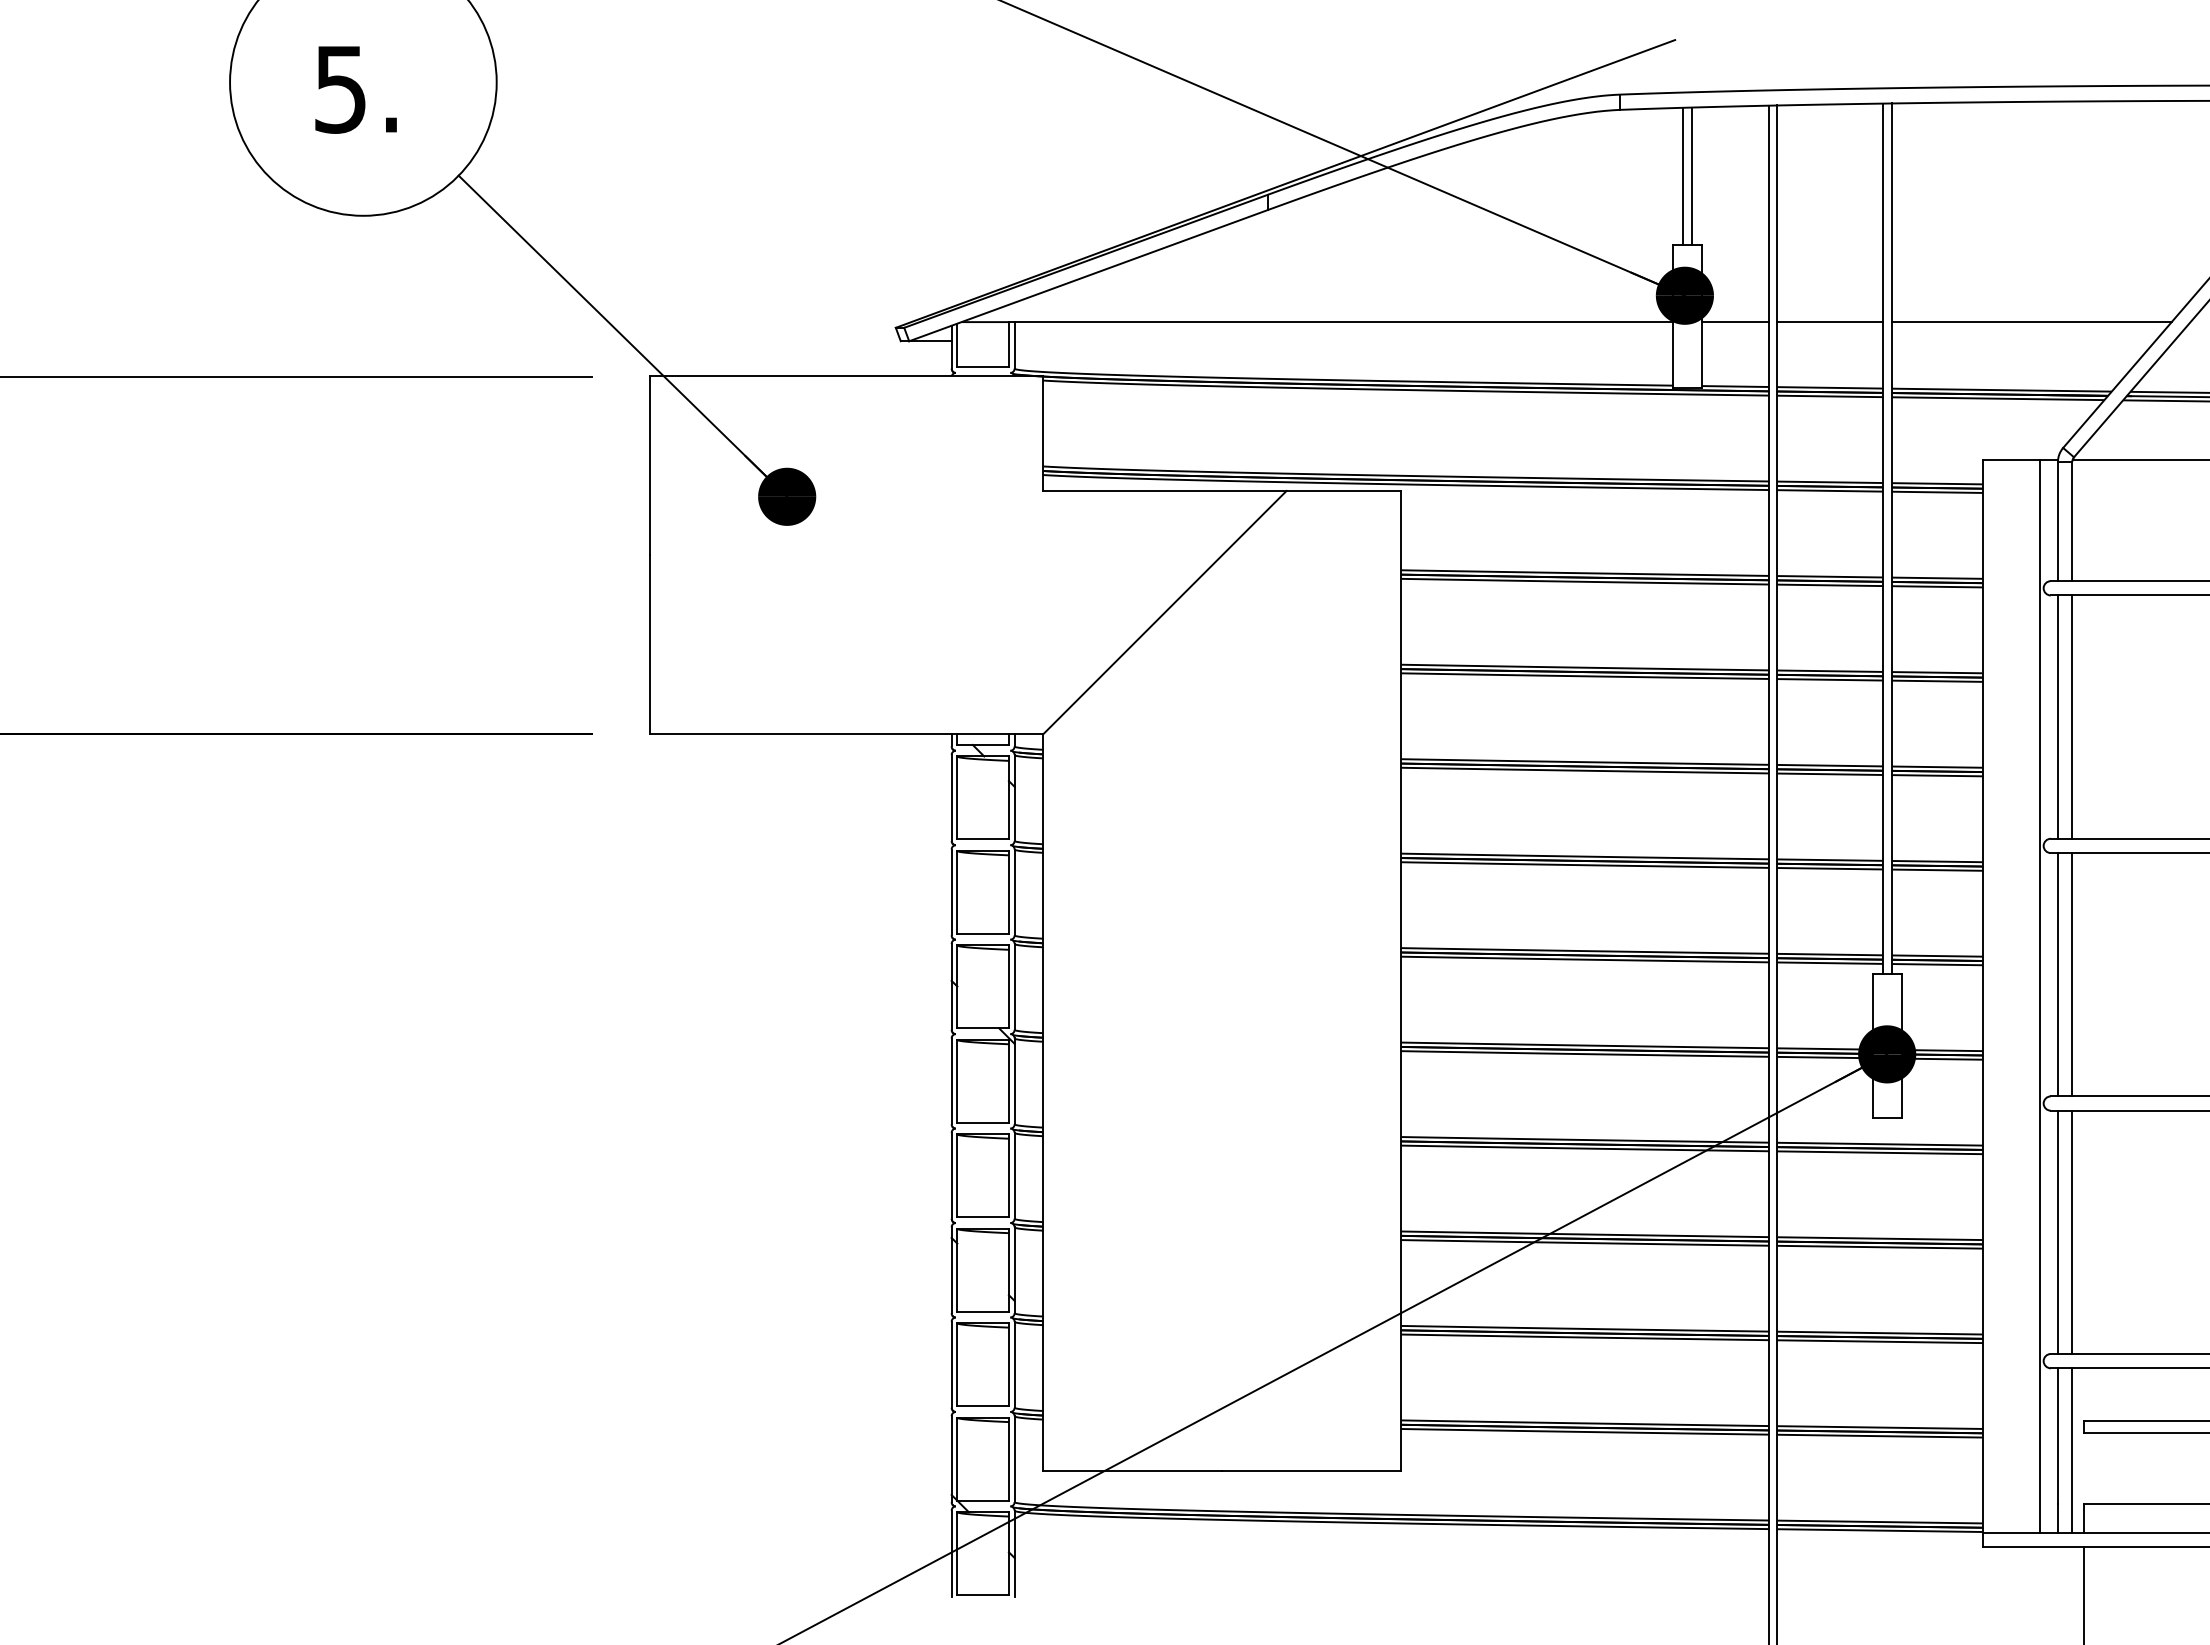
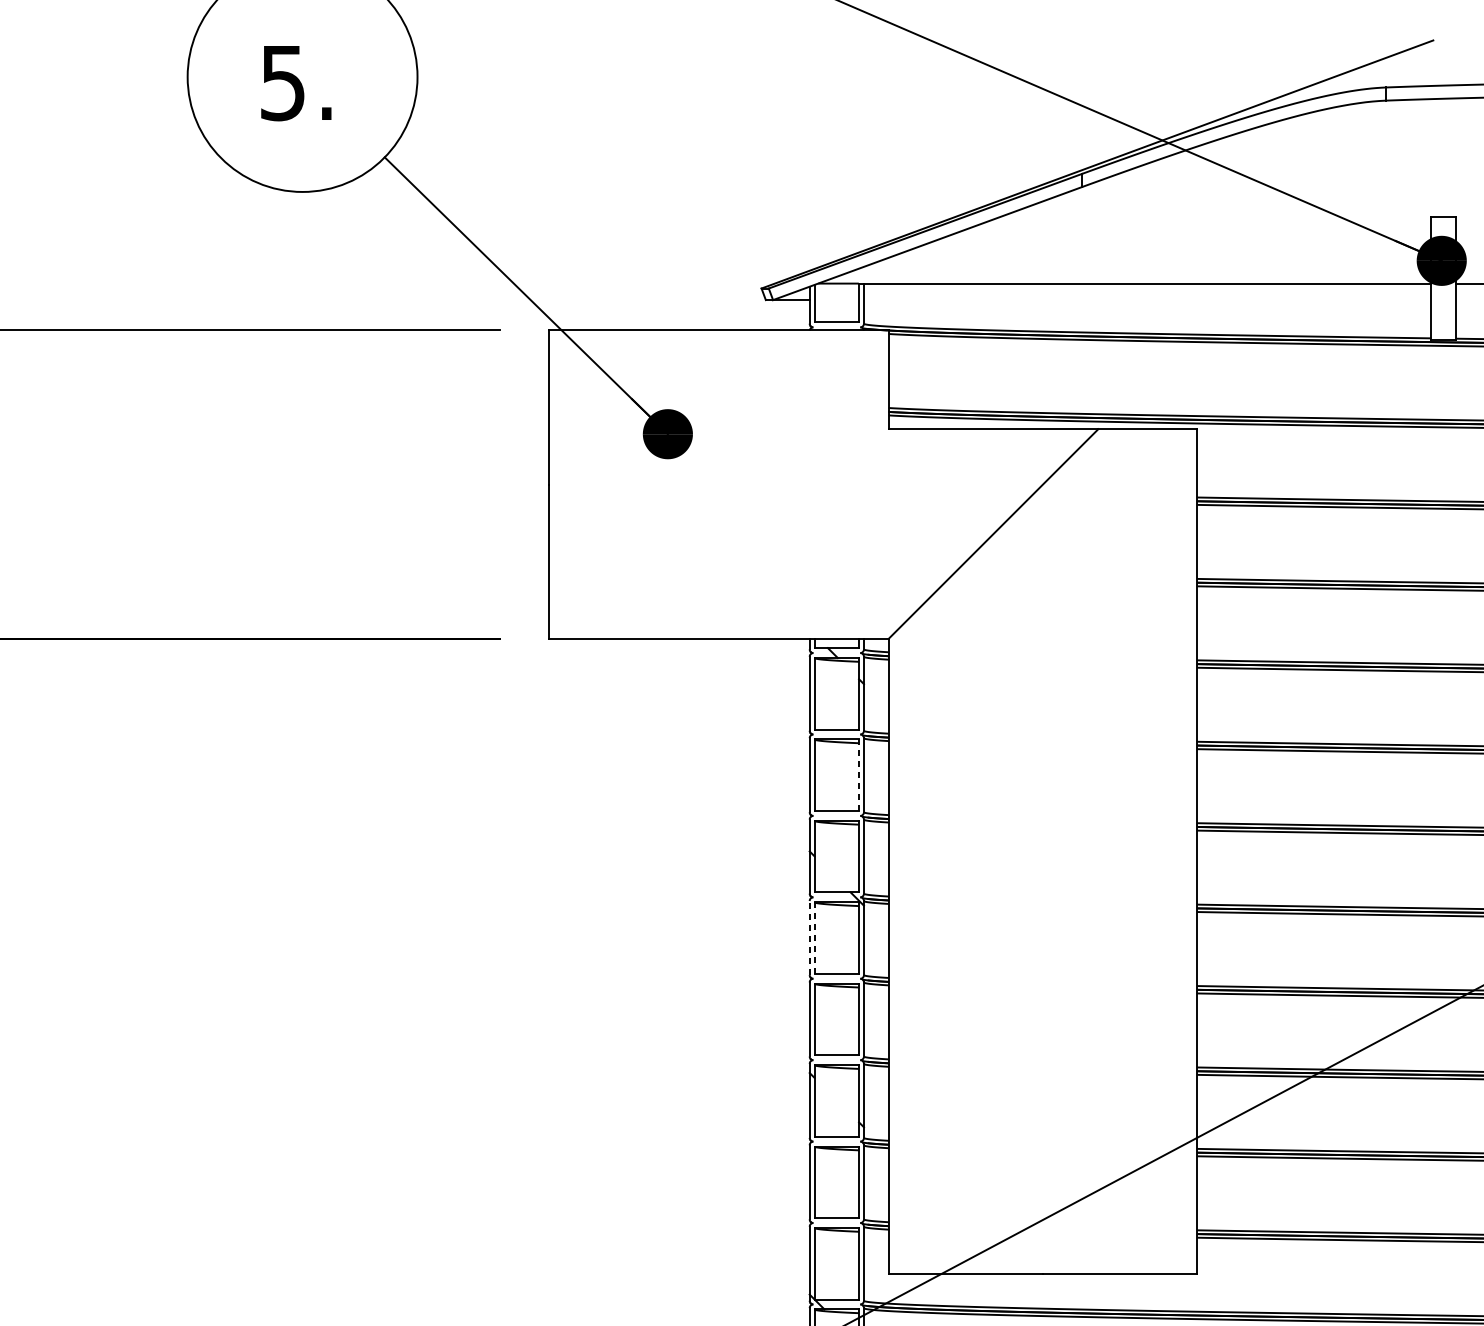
line: (1683, 175) -> (1440, 157), removed
line: (1691, 175) -> (1447, 157), removed
line: (1008, 892) -> (858, 775), solid -> dashed
line: (951, 1081) -> (809, 938), solid -> dashed
line: (957, 1081) -> (814, 938), solid -> dashed

